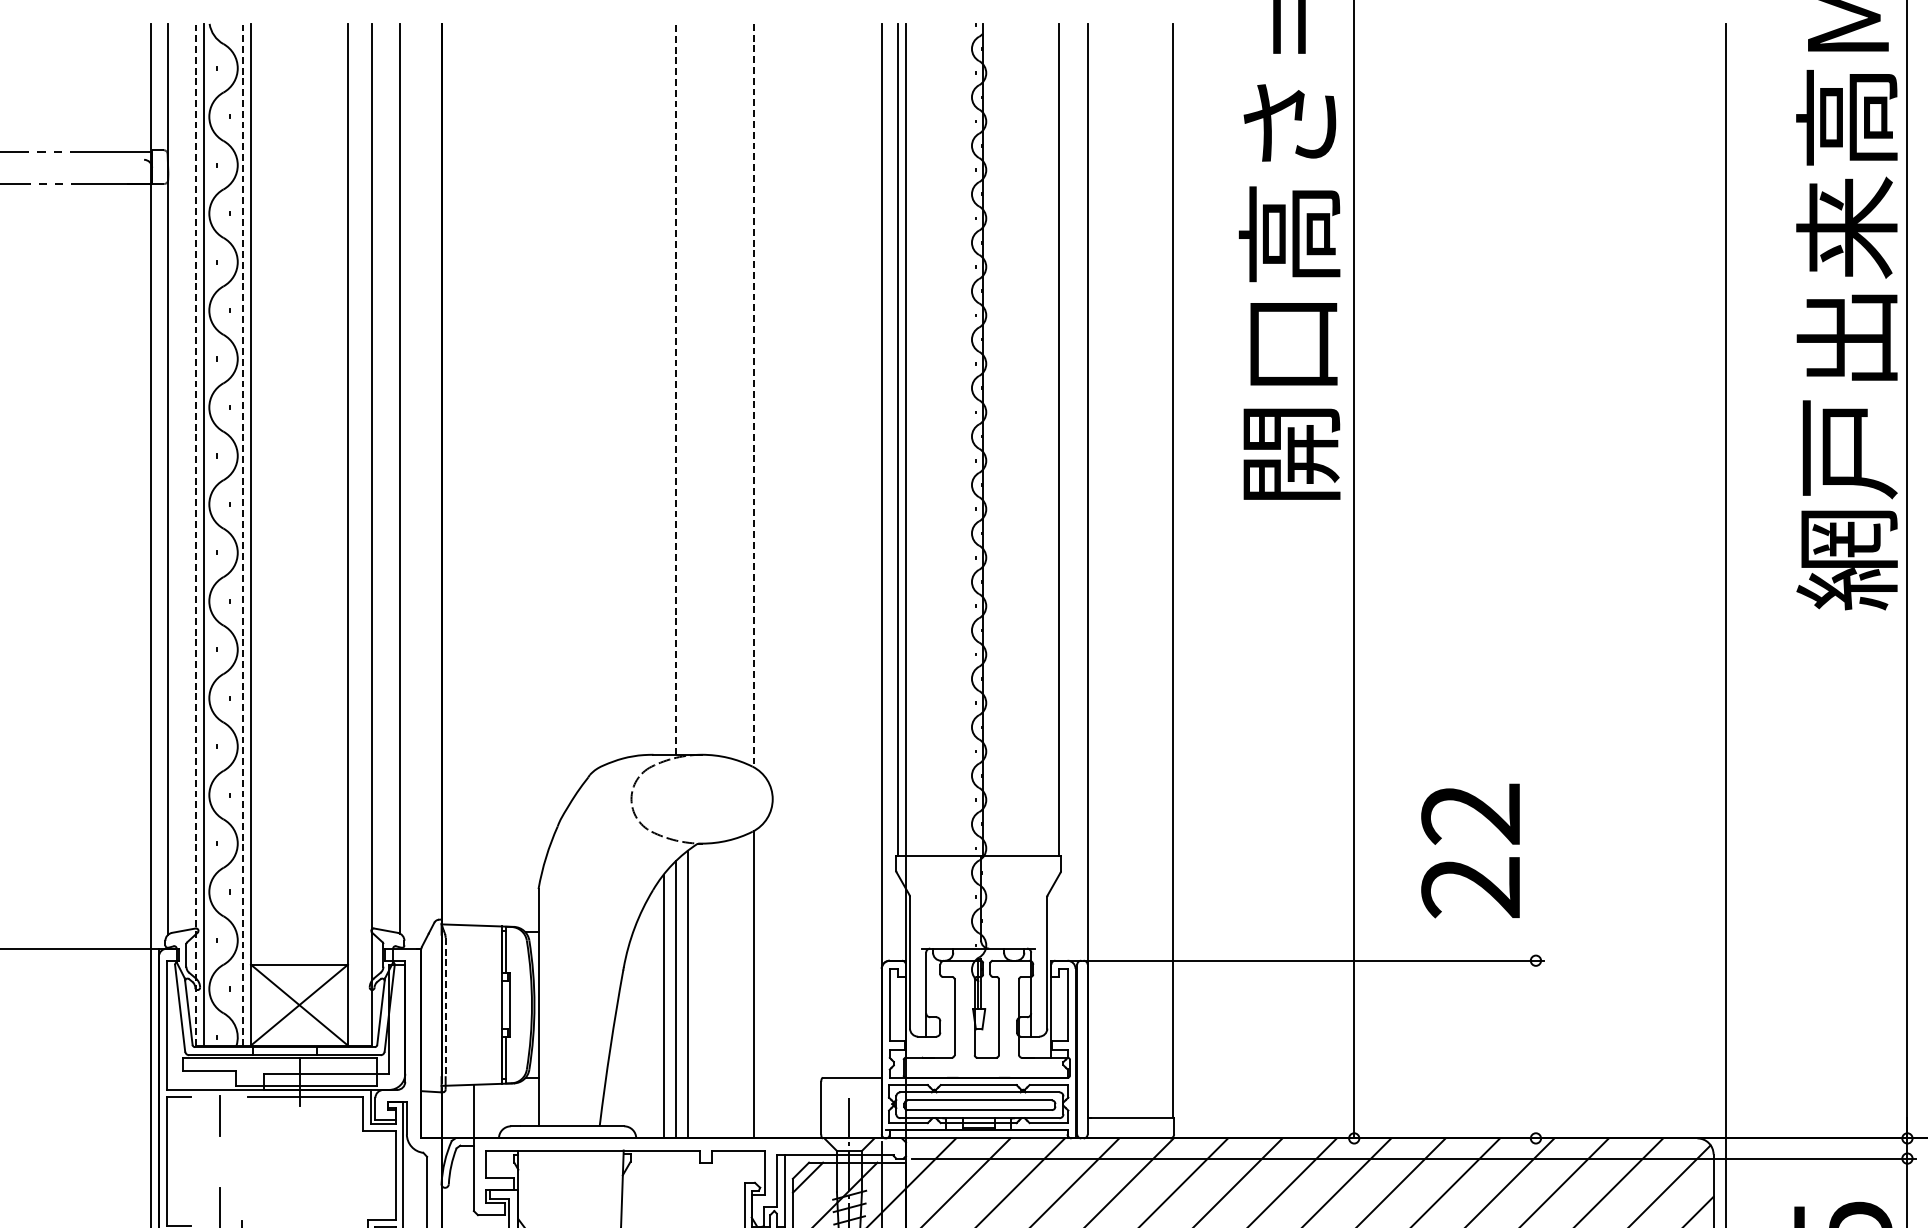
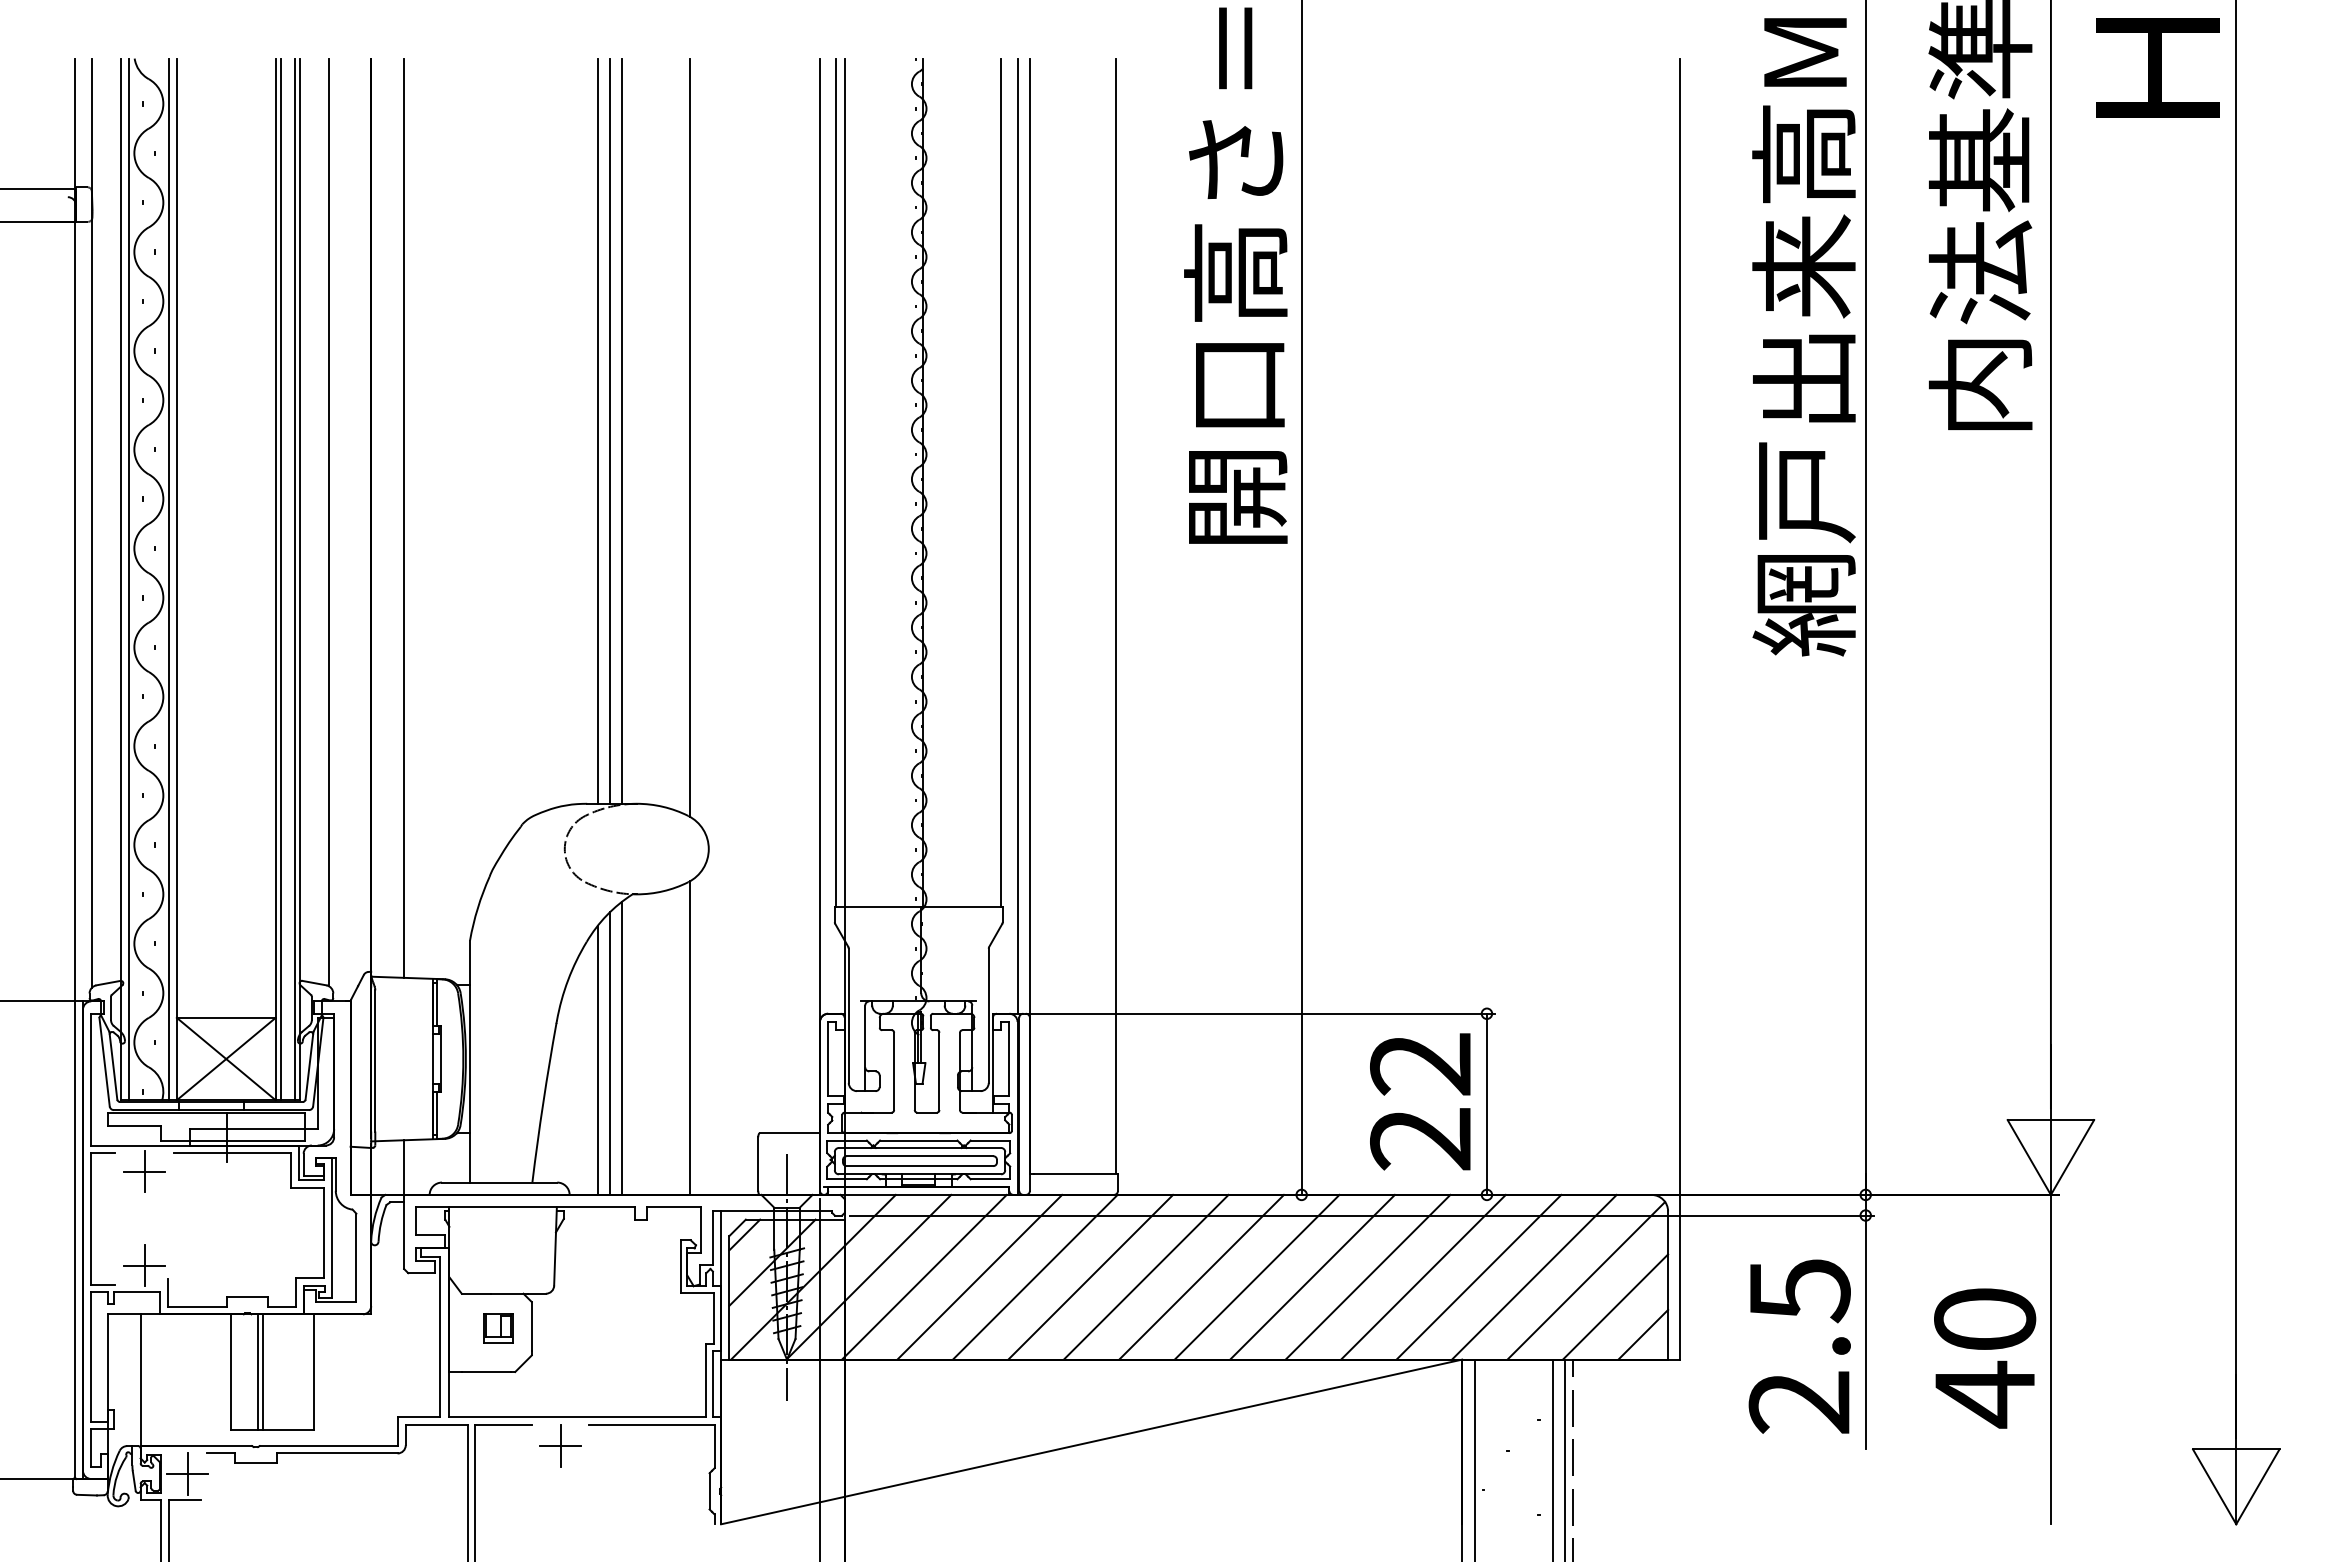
line: (663, 388) -> (597, 430), added
line: (688, 388) -> (622, 430), added
line: (675, 389) -> (609, 431), dashed -> solid
line: (753, 396) -> (689, 438), dashed -> solid
line: (474, 473) -> (404, 517), added
line: (1076, 491) -> (1018, 535), added
line: (195, 534) -> (120, 579), dashed -> solid
line: (242, 534) -> (168, 579), dashed -> solid
line: (353, 534) -> (281, 579), added
line: (366, 534) -> (294, 579), added
text: (1470, 850) -> (1420, 1101), moved
line: (445, 1007) -> (375, 1061), dashed -> solid
line: (1535, 1048) -> (1486, 1103), added
line: (219, 1115) -> (144, 1171), added
line: (219, 1207) -> (144, 1265), added

